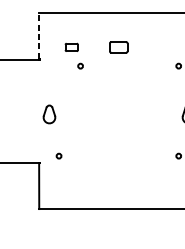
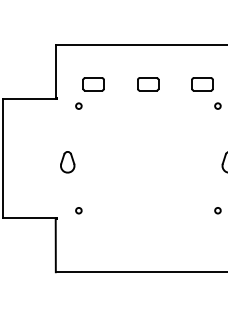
line: (38, 35) -> (55, 70), dashed -> solid
part: (71, 47) -> (93, 84), size x1.43
part: (165, 47) -> (202, 84), added
circle: (80, 65) -> (78, 105), moved

